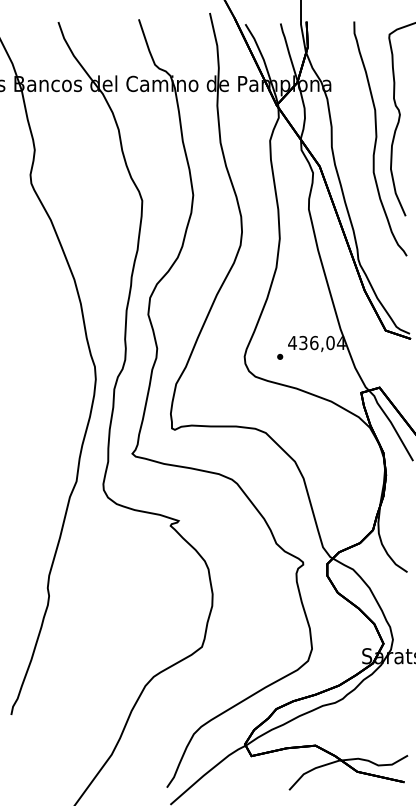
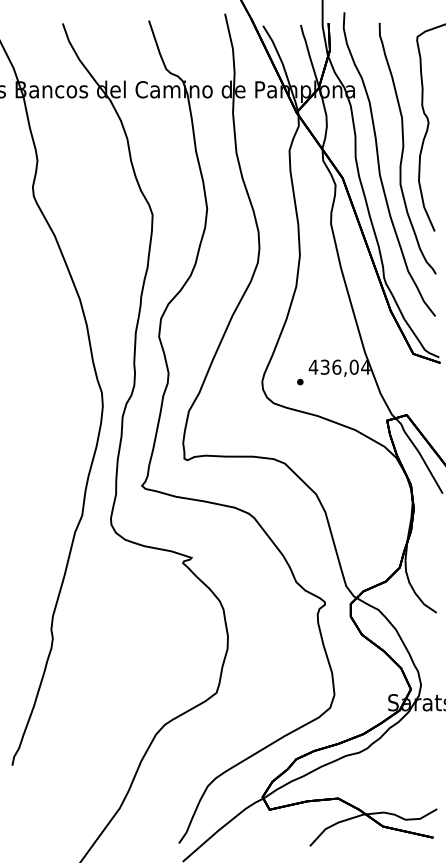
curve: (355, 157) -> (380, 168), added

